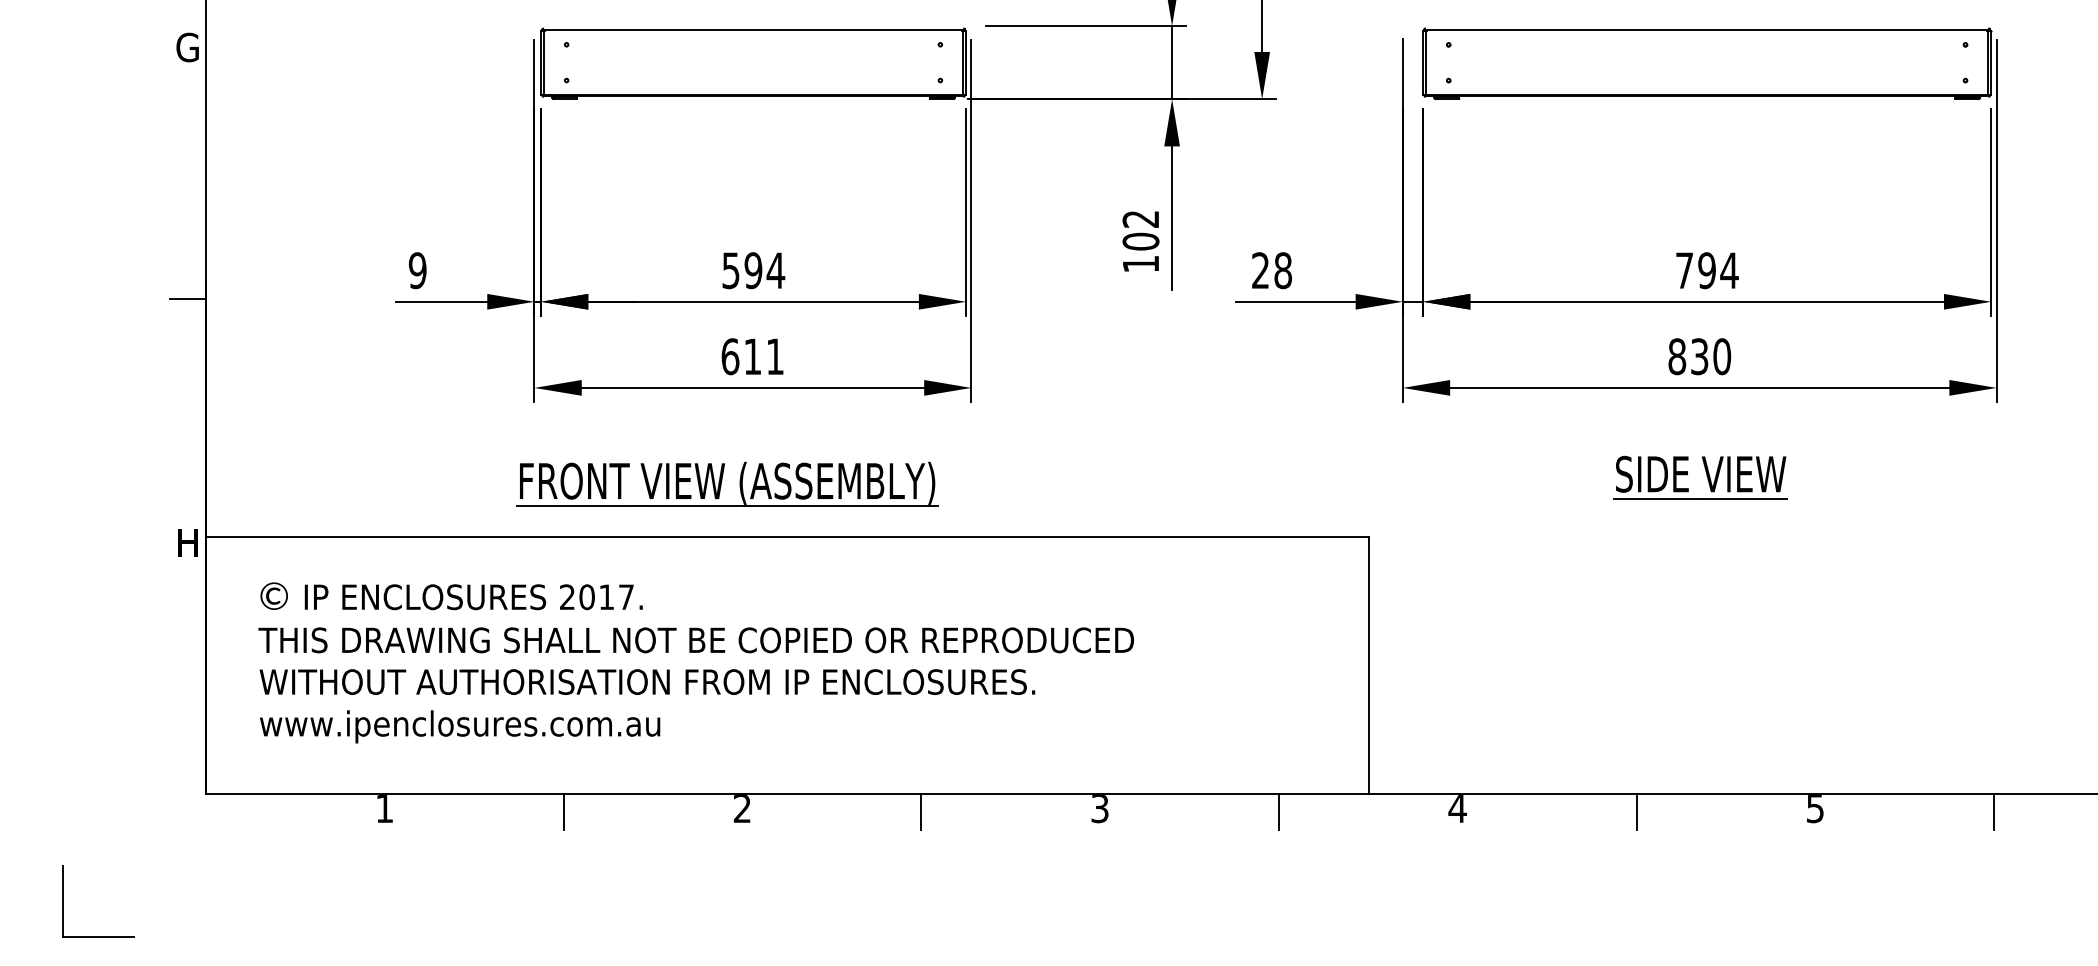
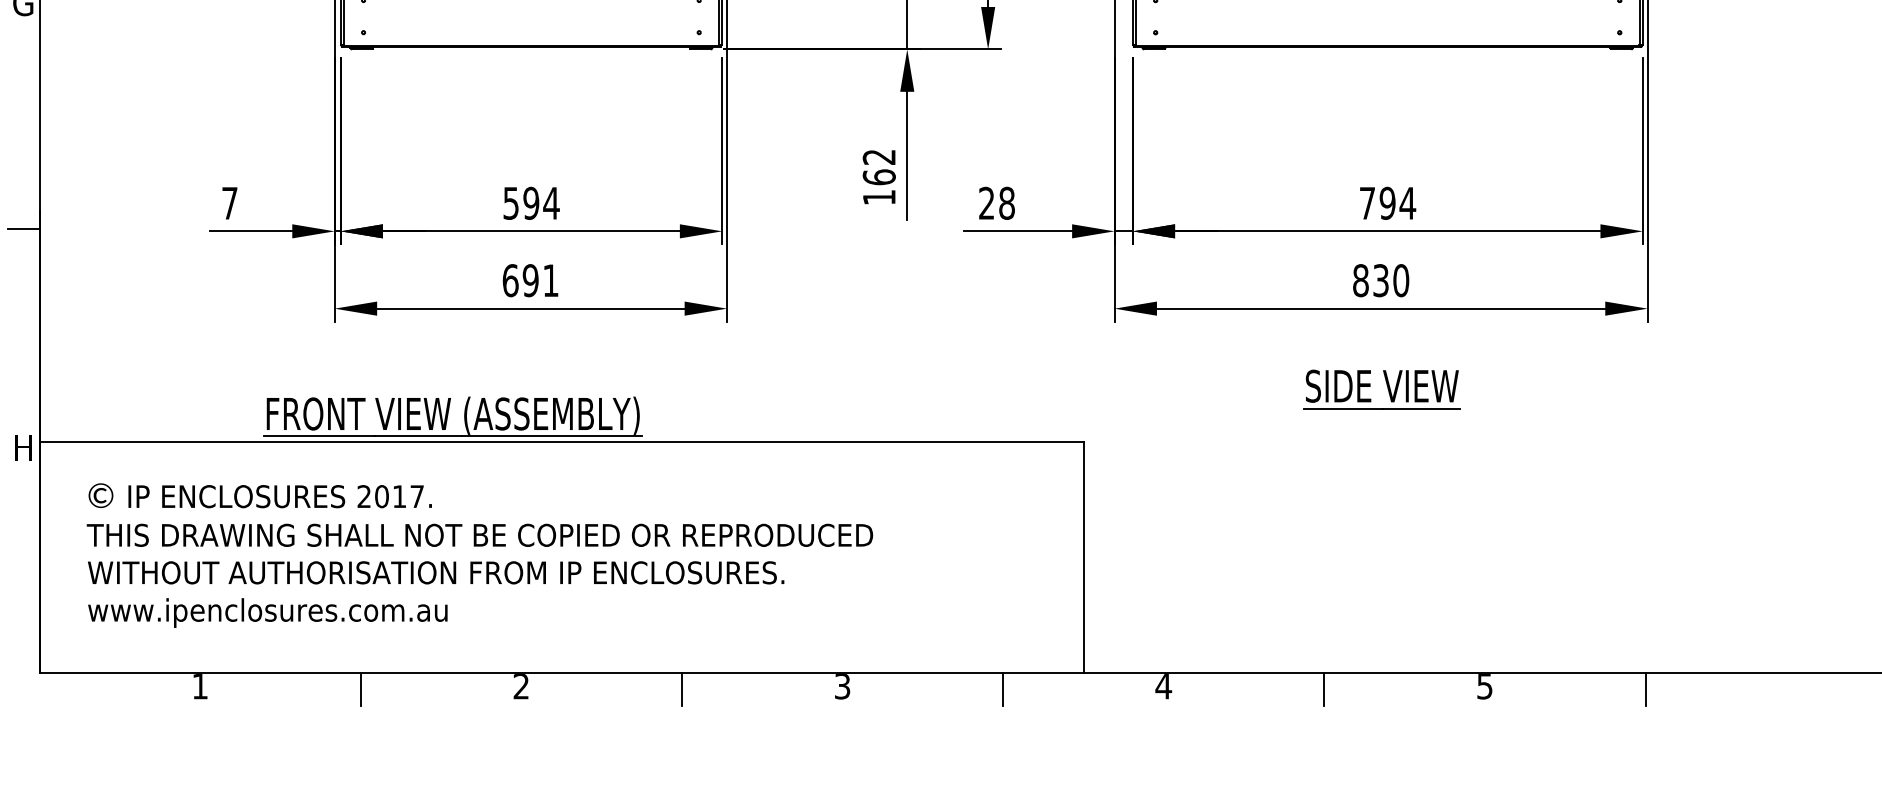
text: (1140, 241) -> (878, 177), 102 -> 162
text: (417, 270) -> (229, 203), 9 -> 7
text: (752, 356) -> (530, 280), 611 -> 691
part: (727, 483) -> (453, 416), moved

